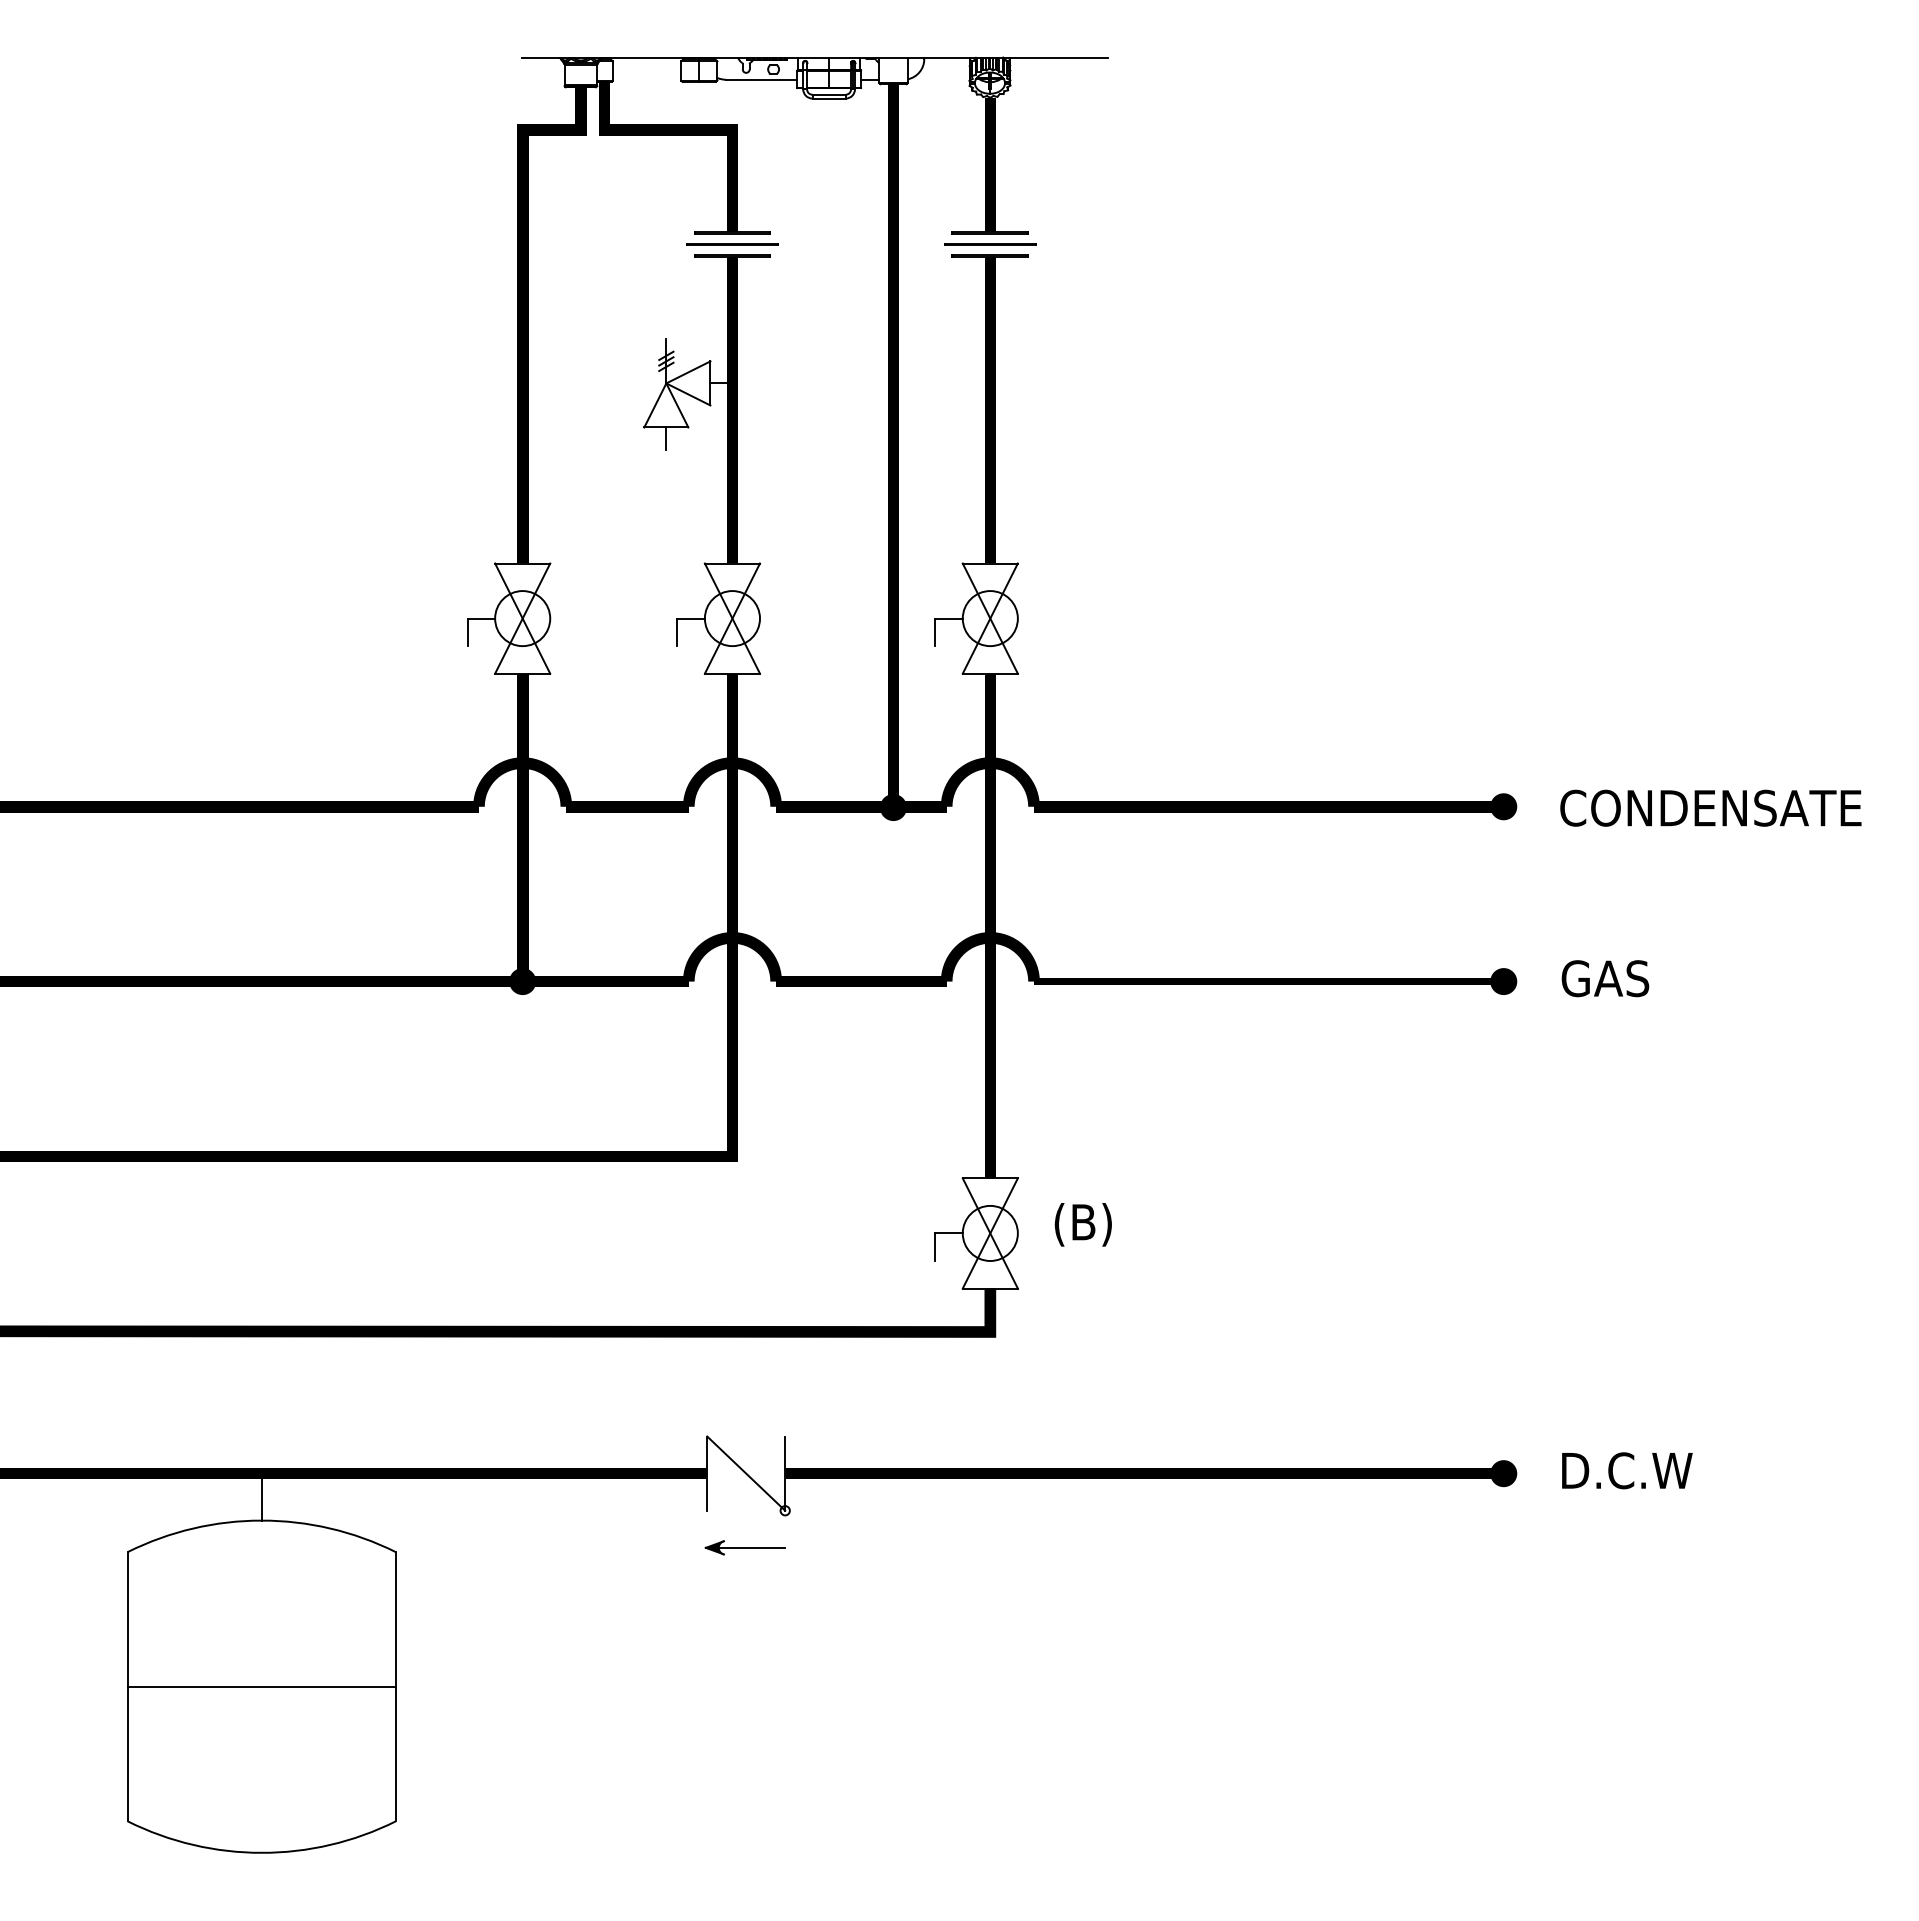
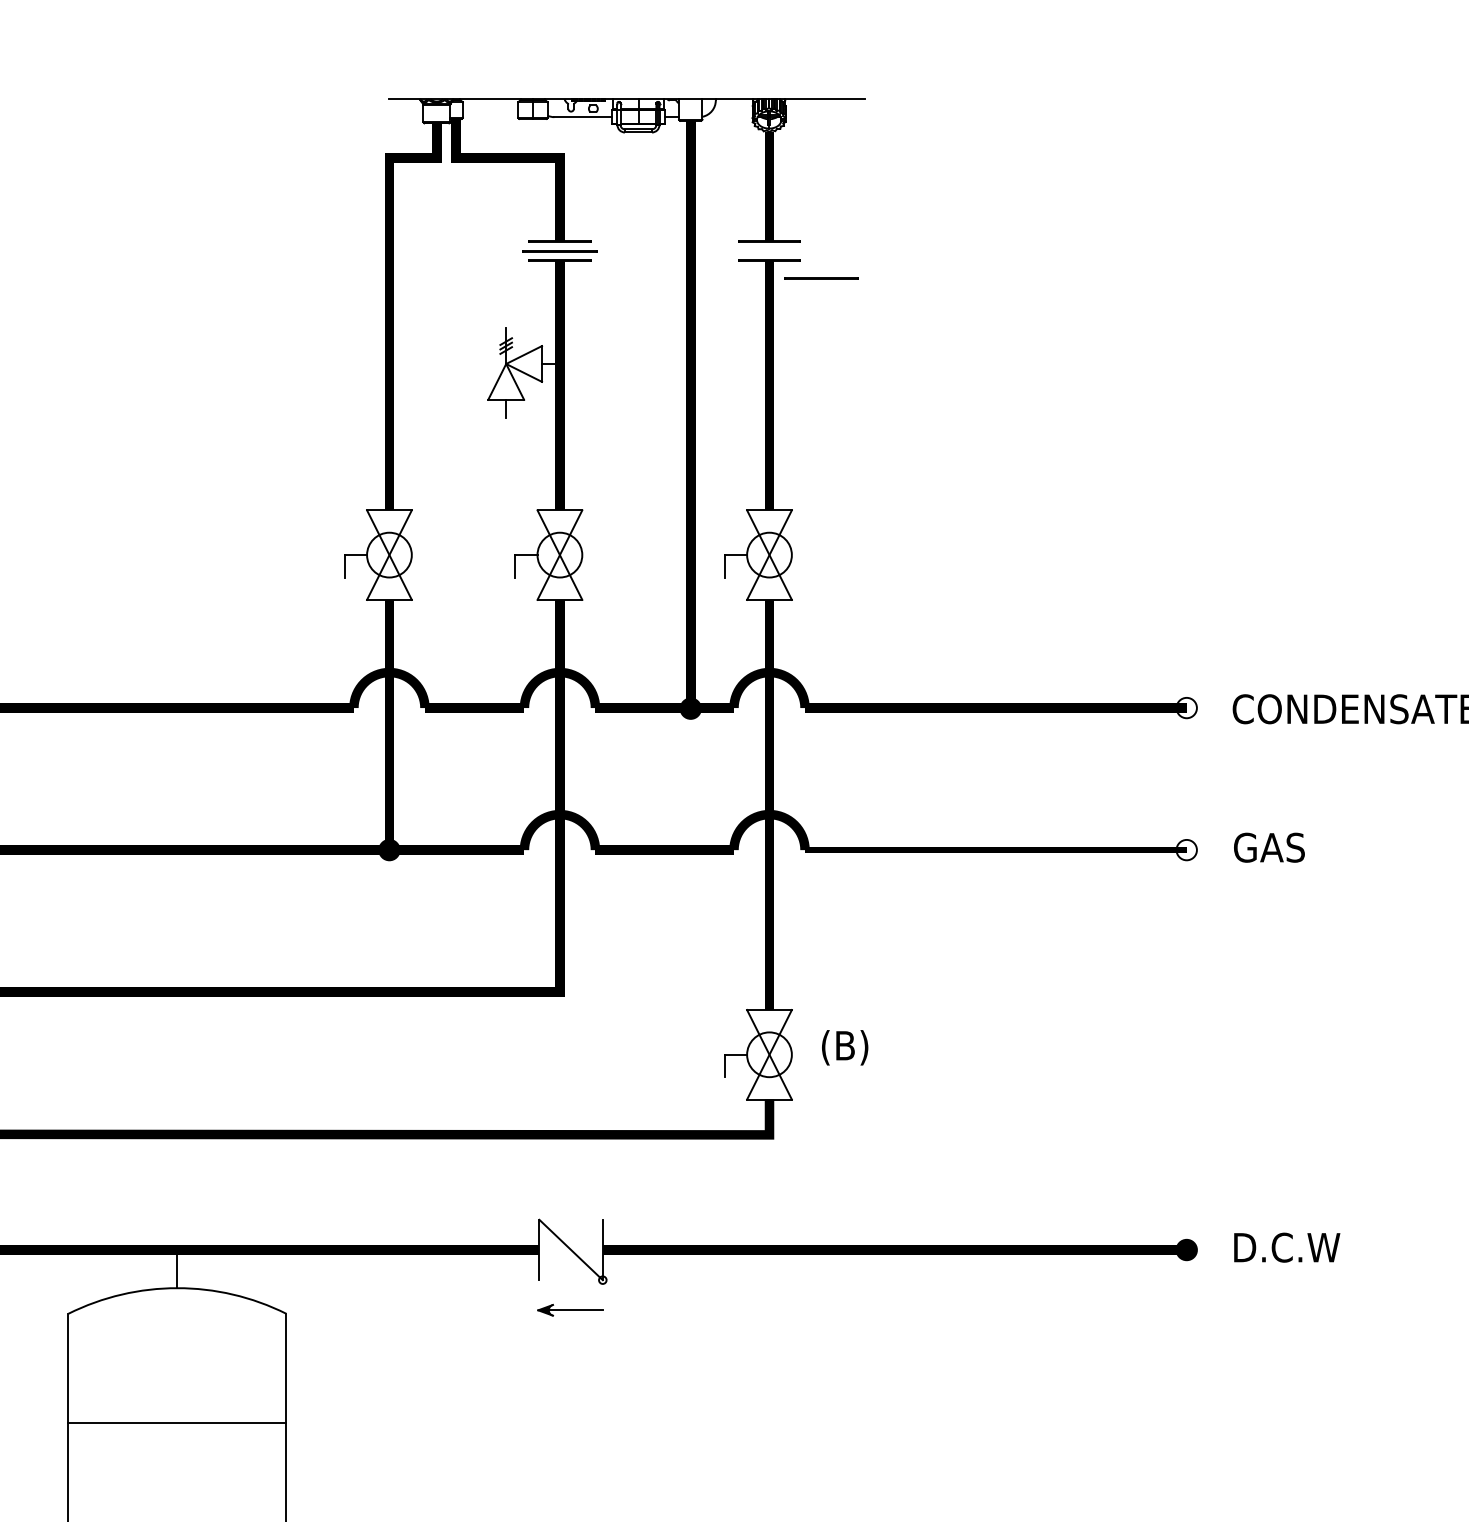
line: (990, 244) -> (821, 278), moved
fill: (1503, 806) -> (1186, 707), removed
fill: (1503, 981) -> (1186, 850), removed

